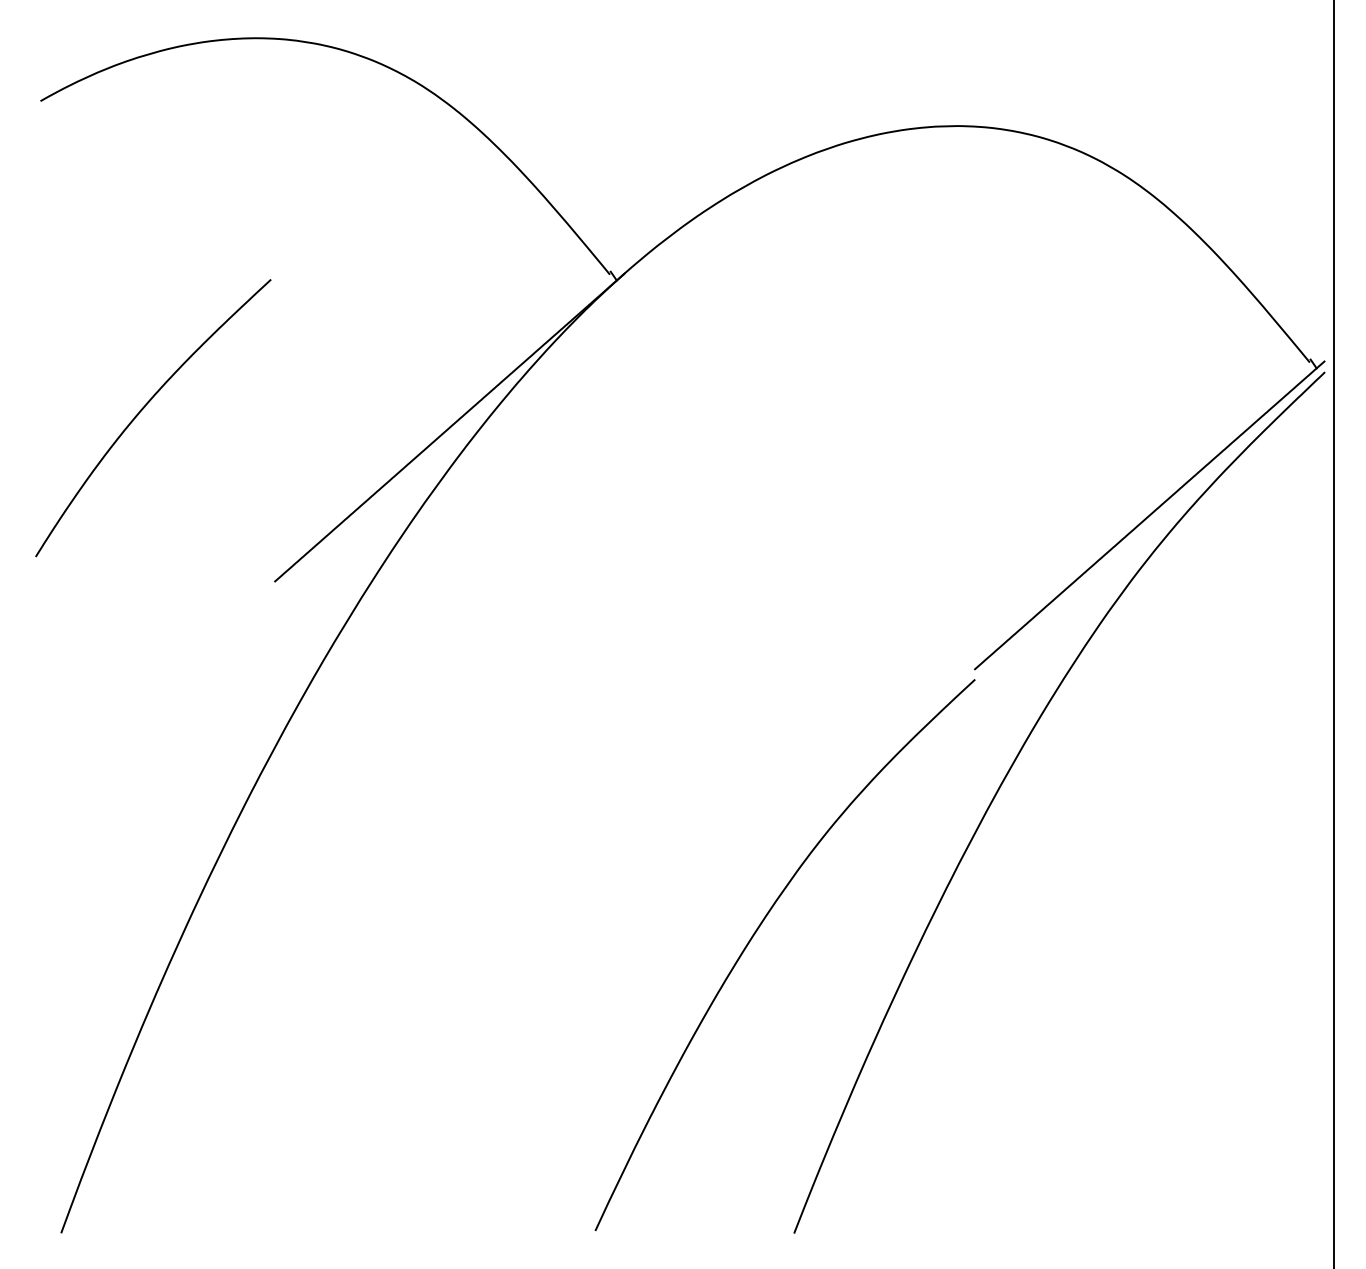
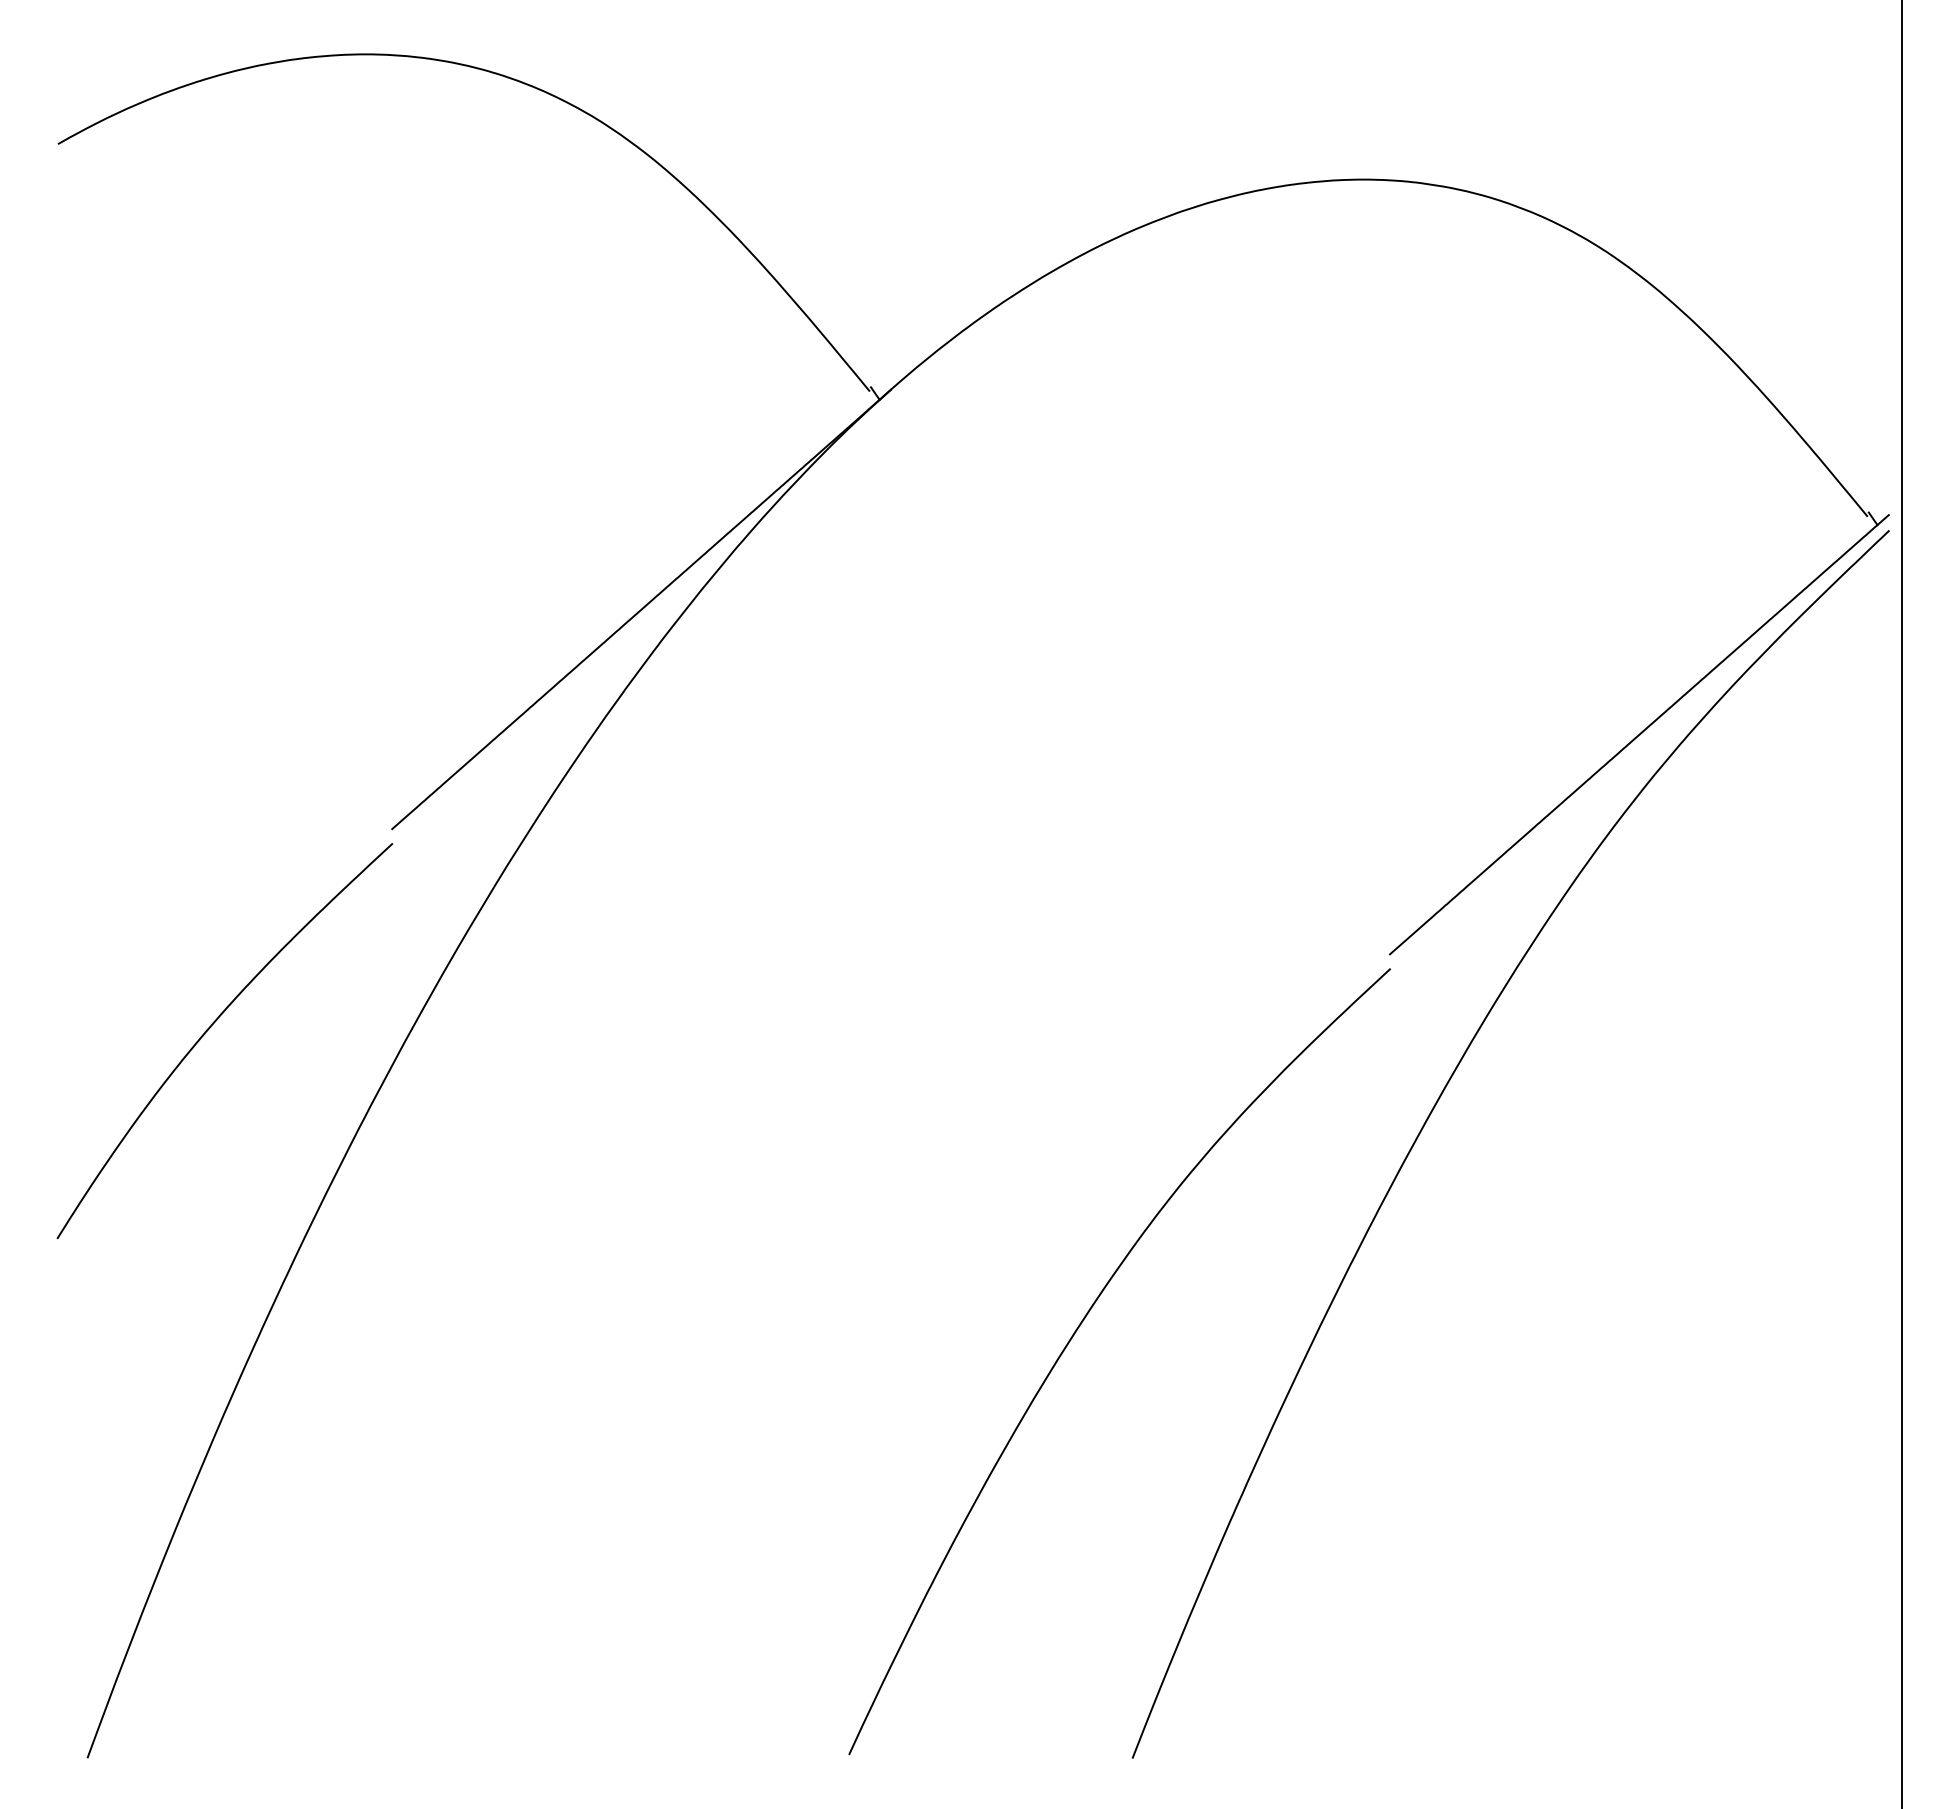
curve: (143, 408) -> (211, 1027), moved

